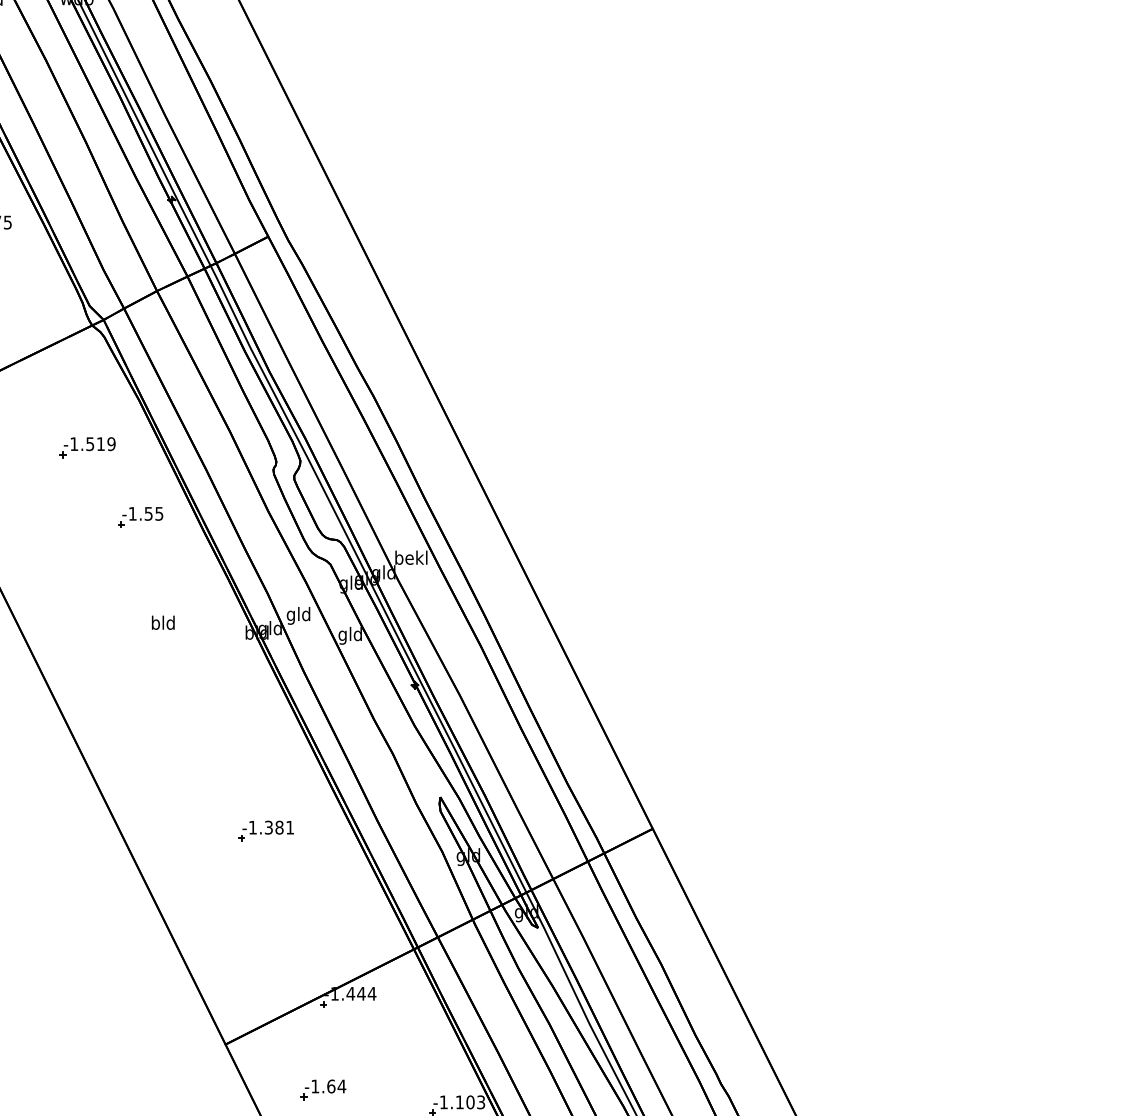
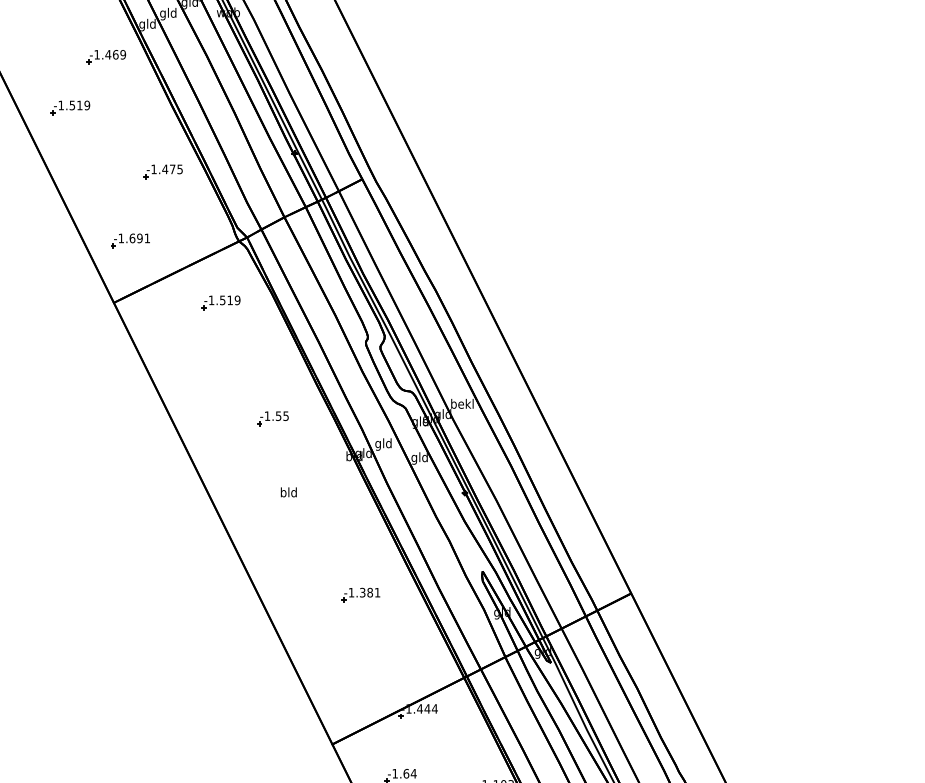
part: (87, 447) -> (220, 302), moved
part: (139, 517) -> (272, 418), moved
text: (162, 622) -> (288, 492), moved

